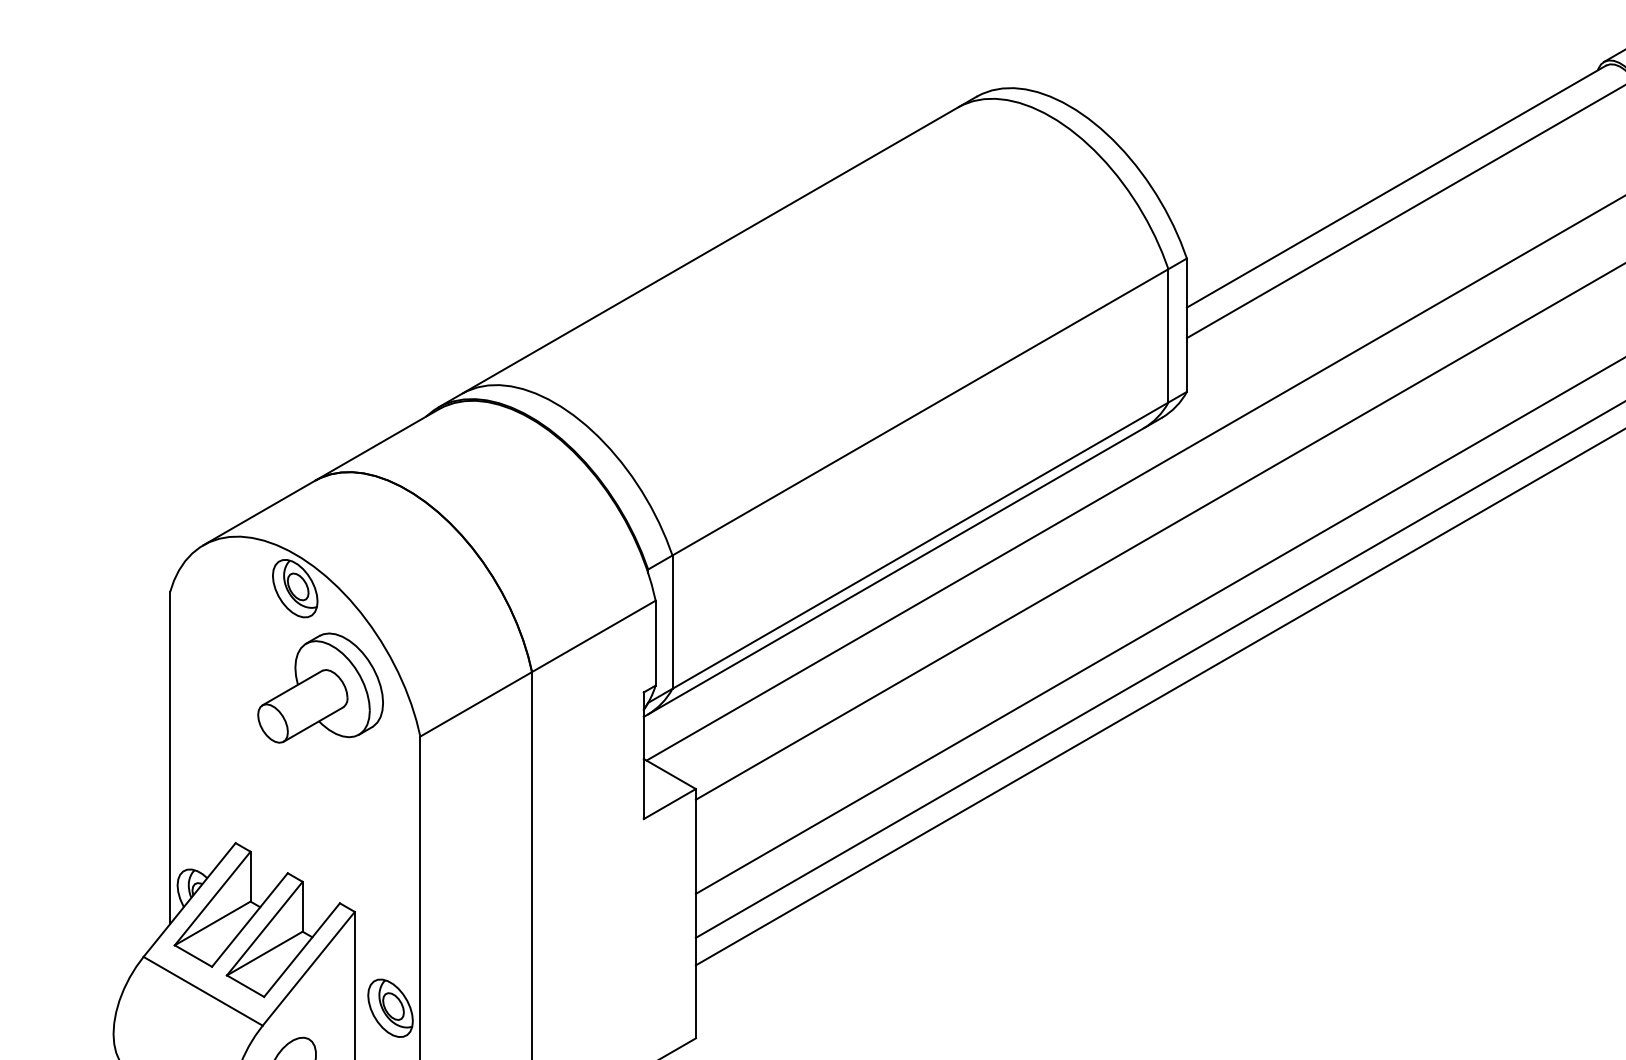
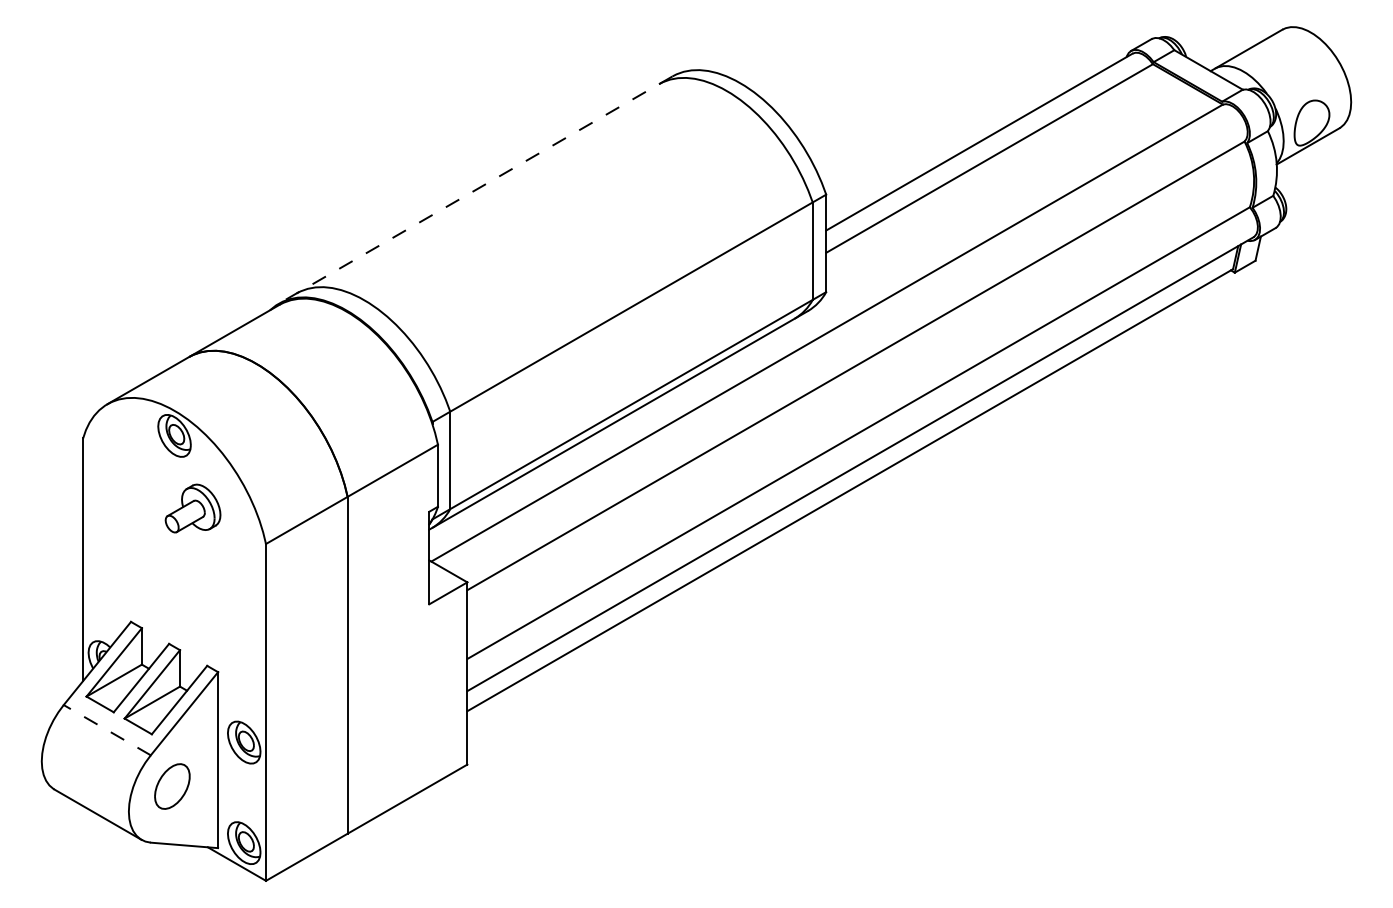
line: (706, 252) -> (475, 190), solid -> dashed
part: (319, 687) -> (192, 508), size x0.6
line: (202, 990) -> (106, 729), solid -> dashed

